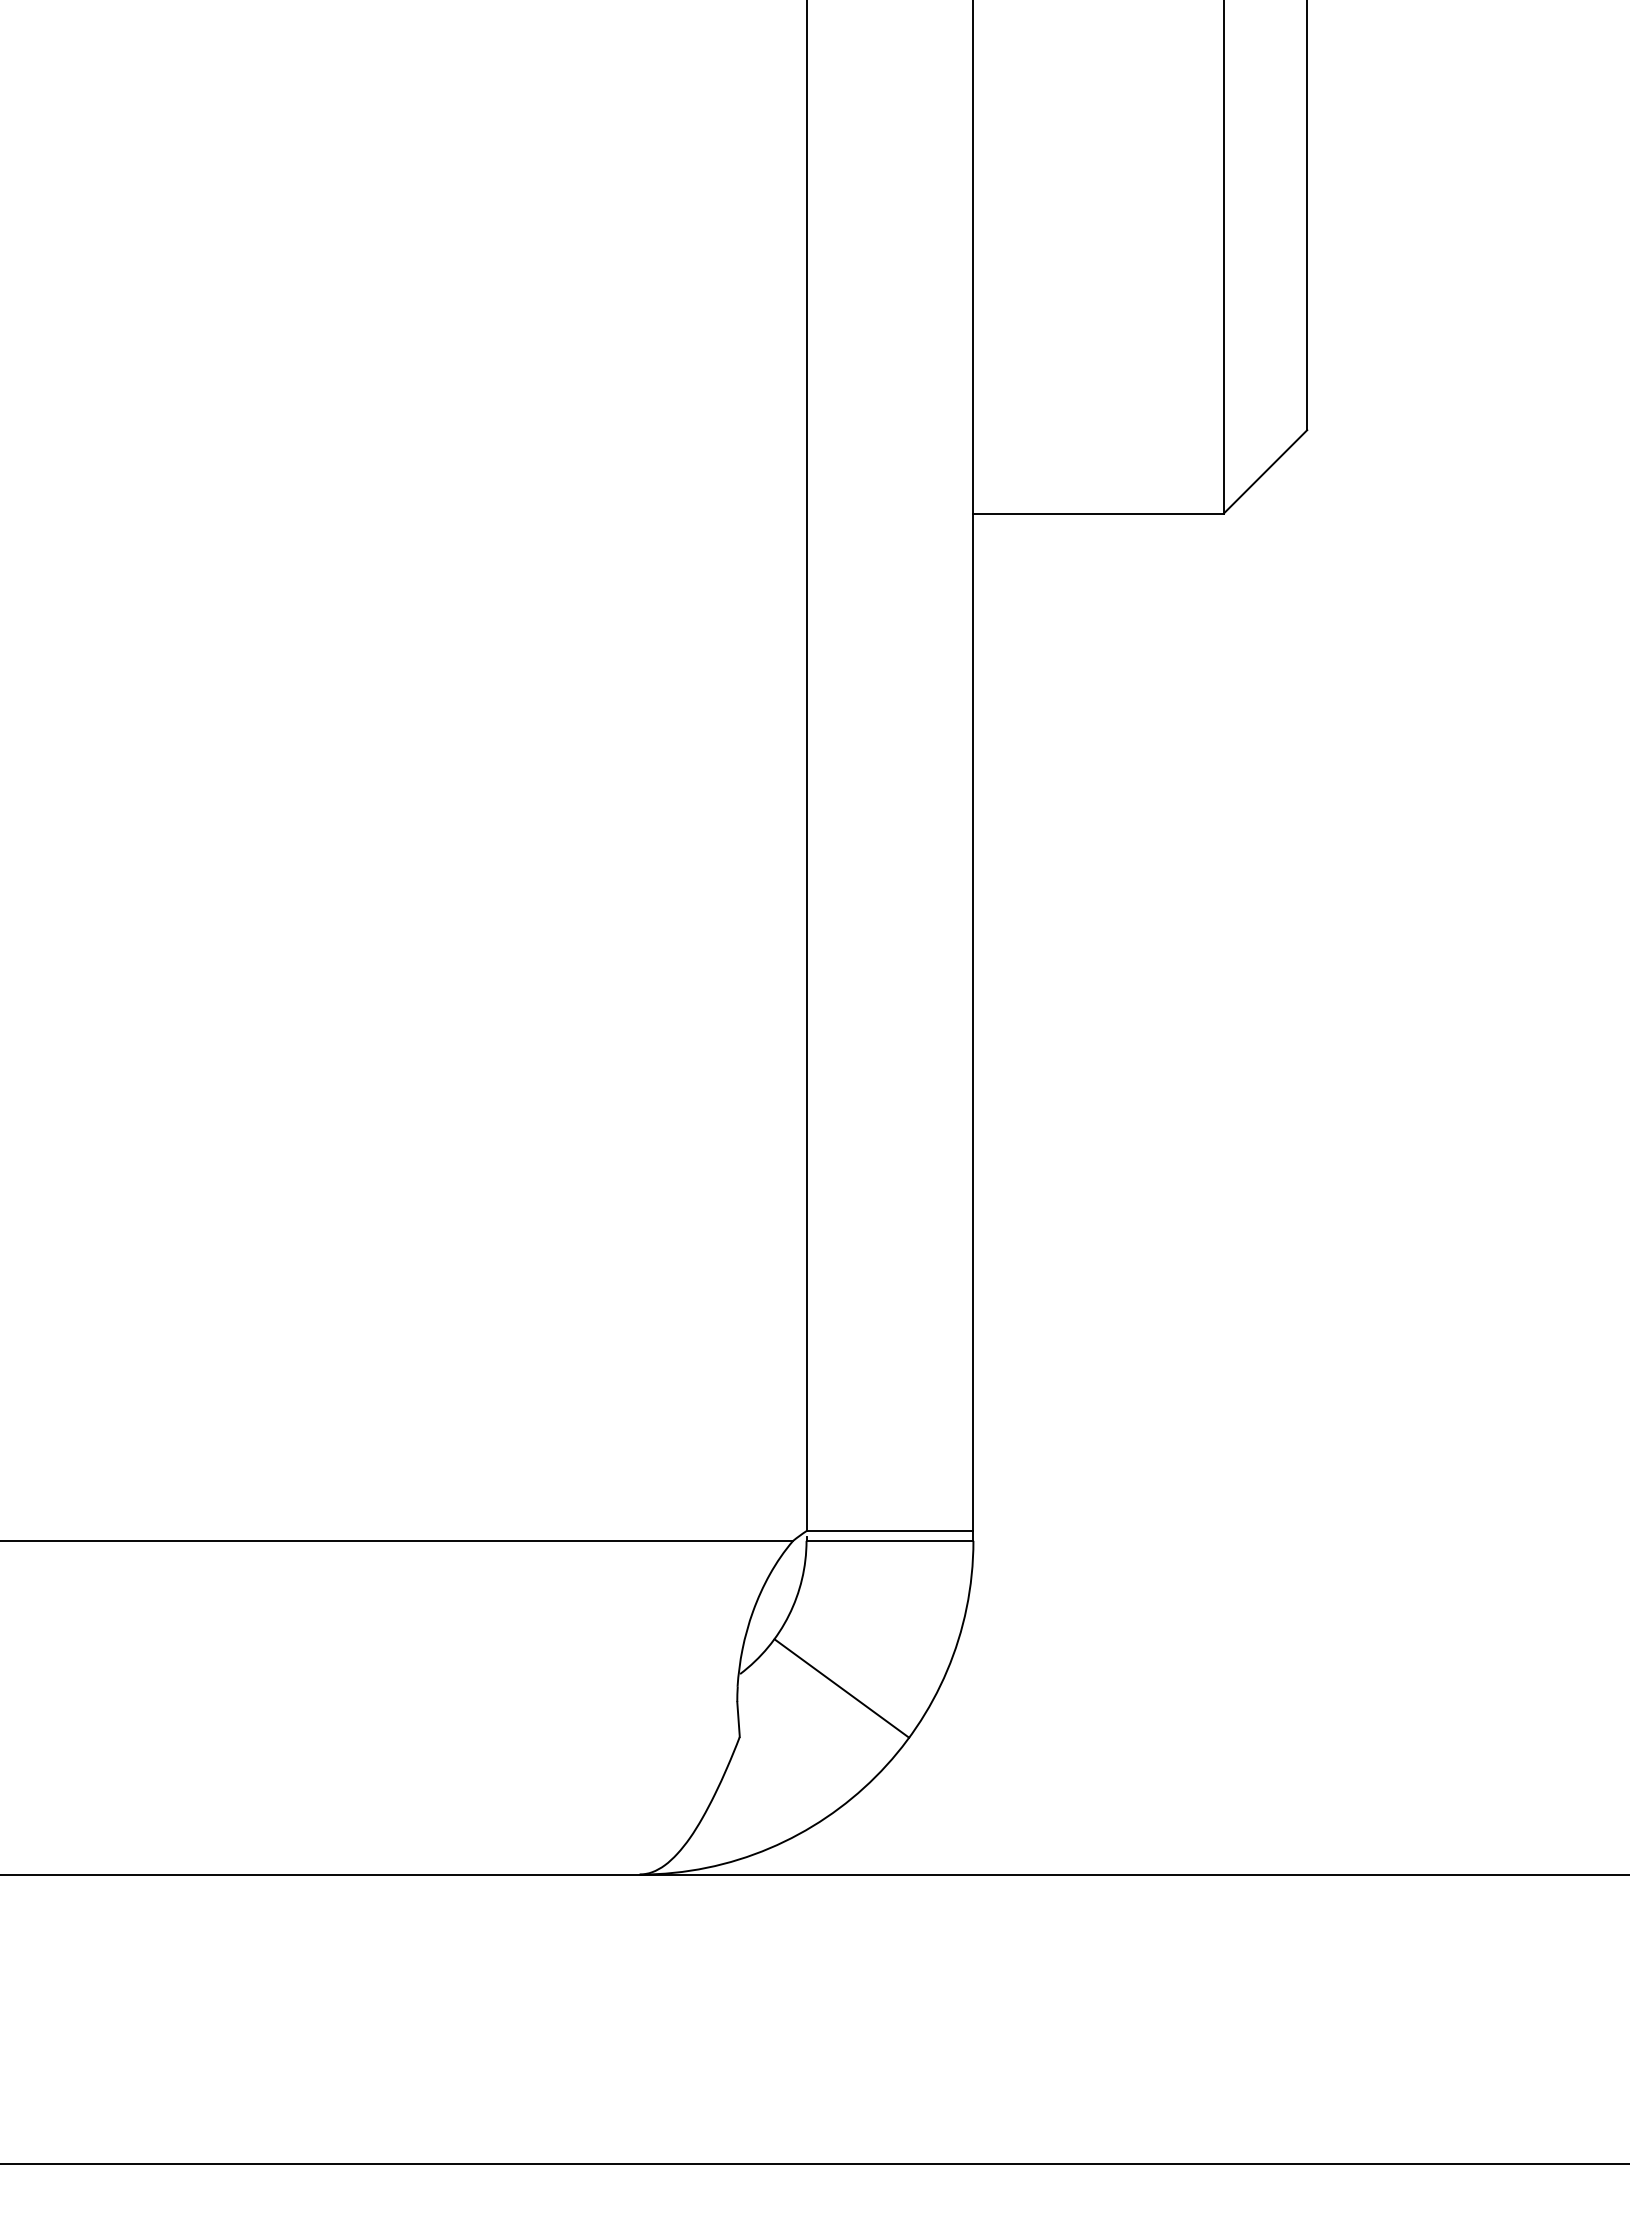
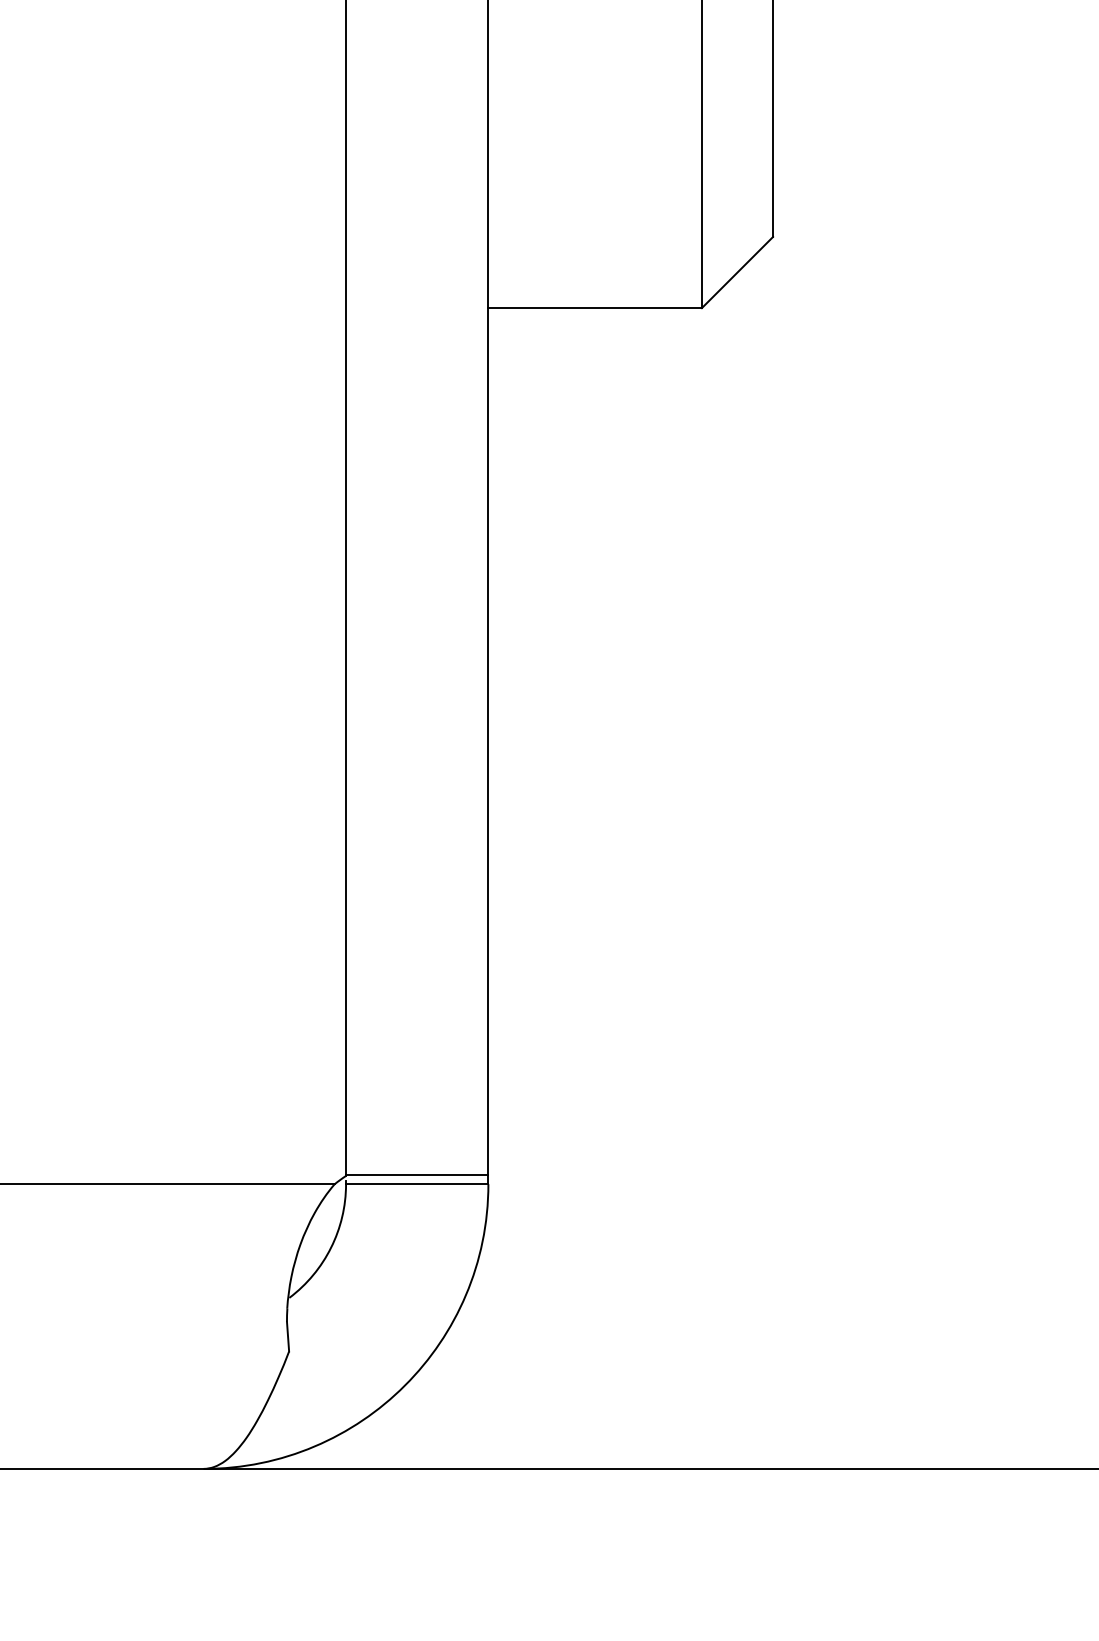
line: (841, 1688) -> (375, 1310), removed

